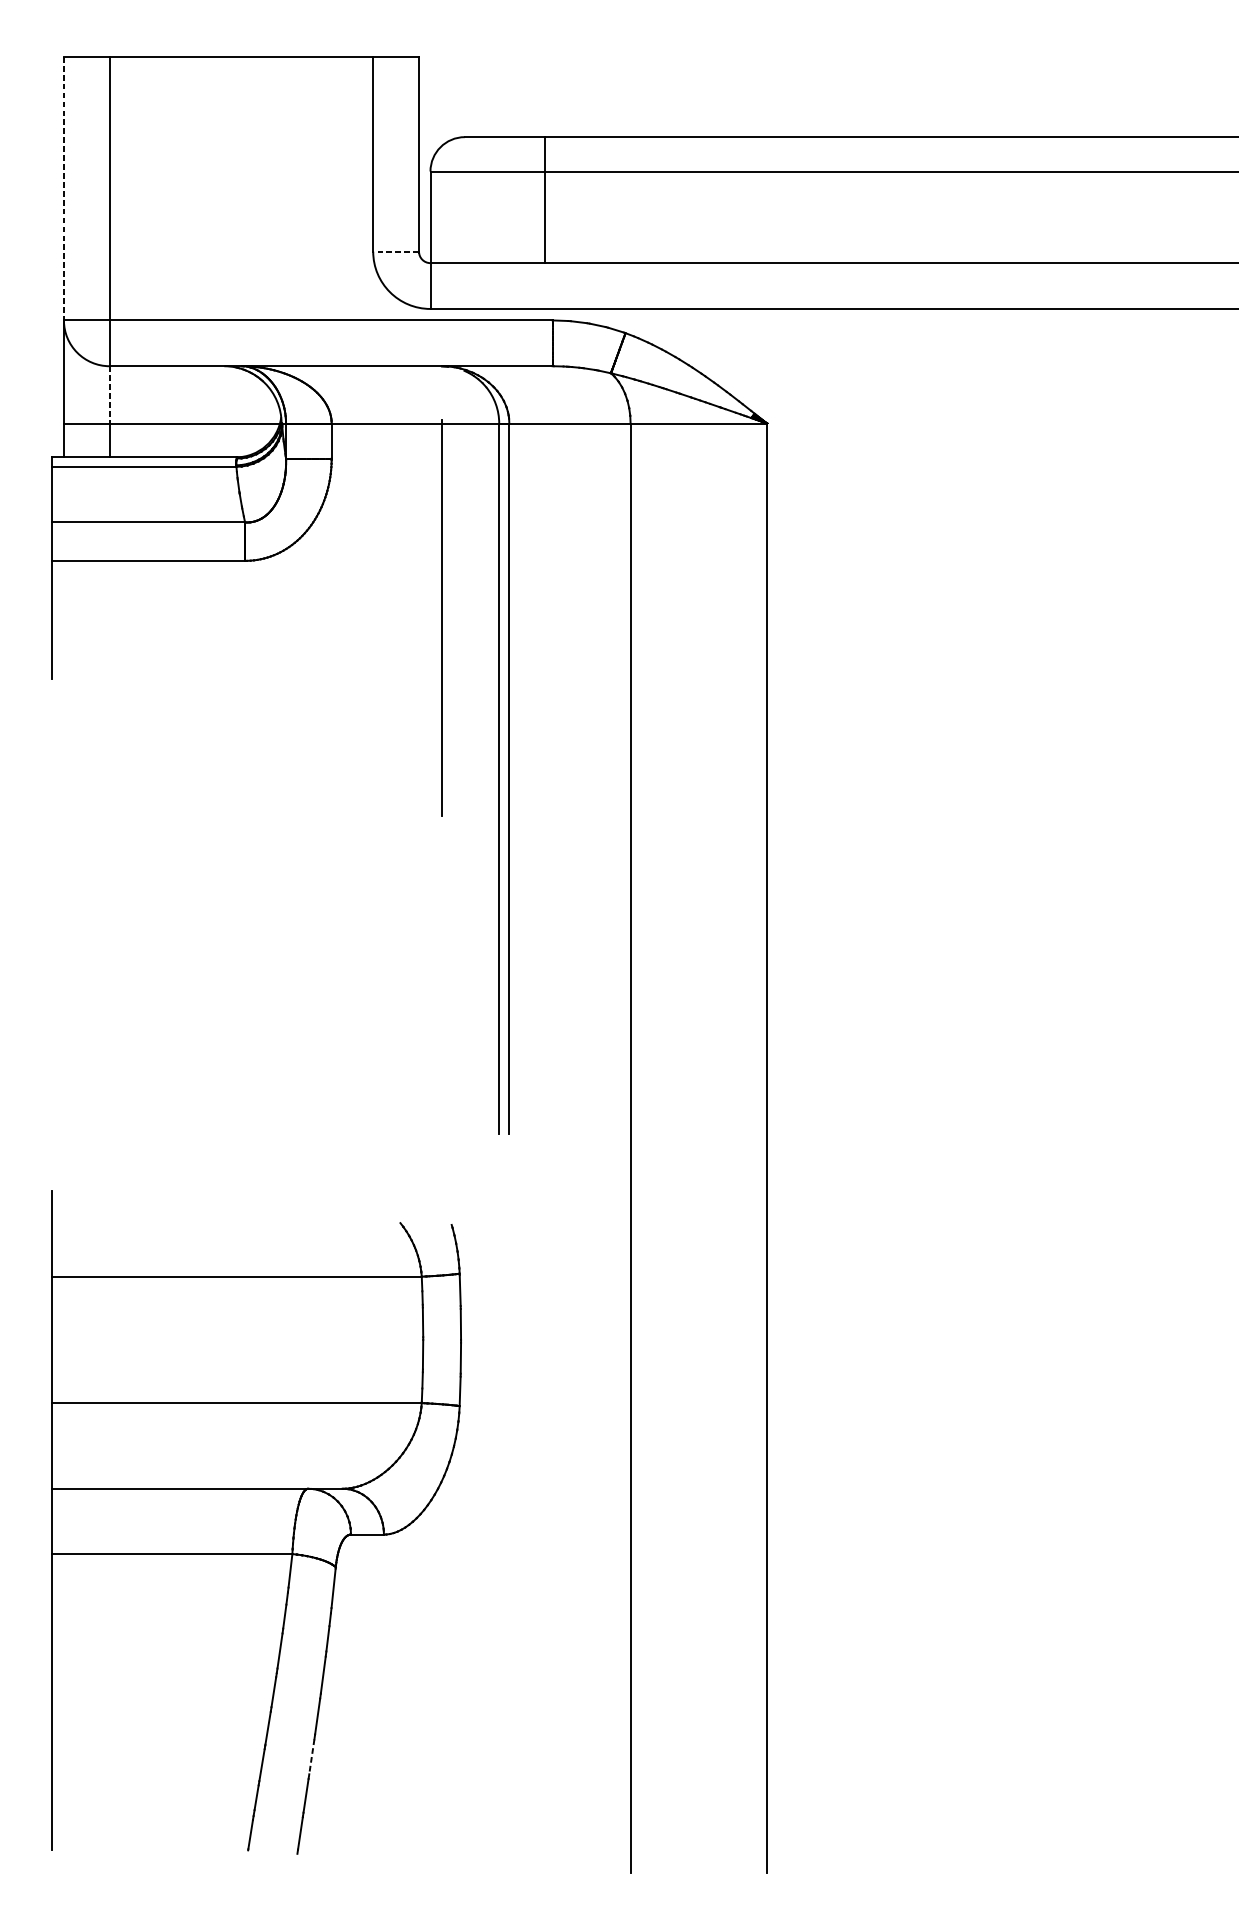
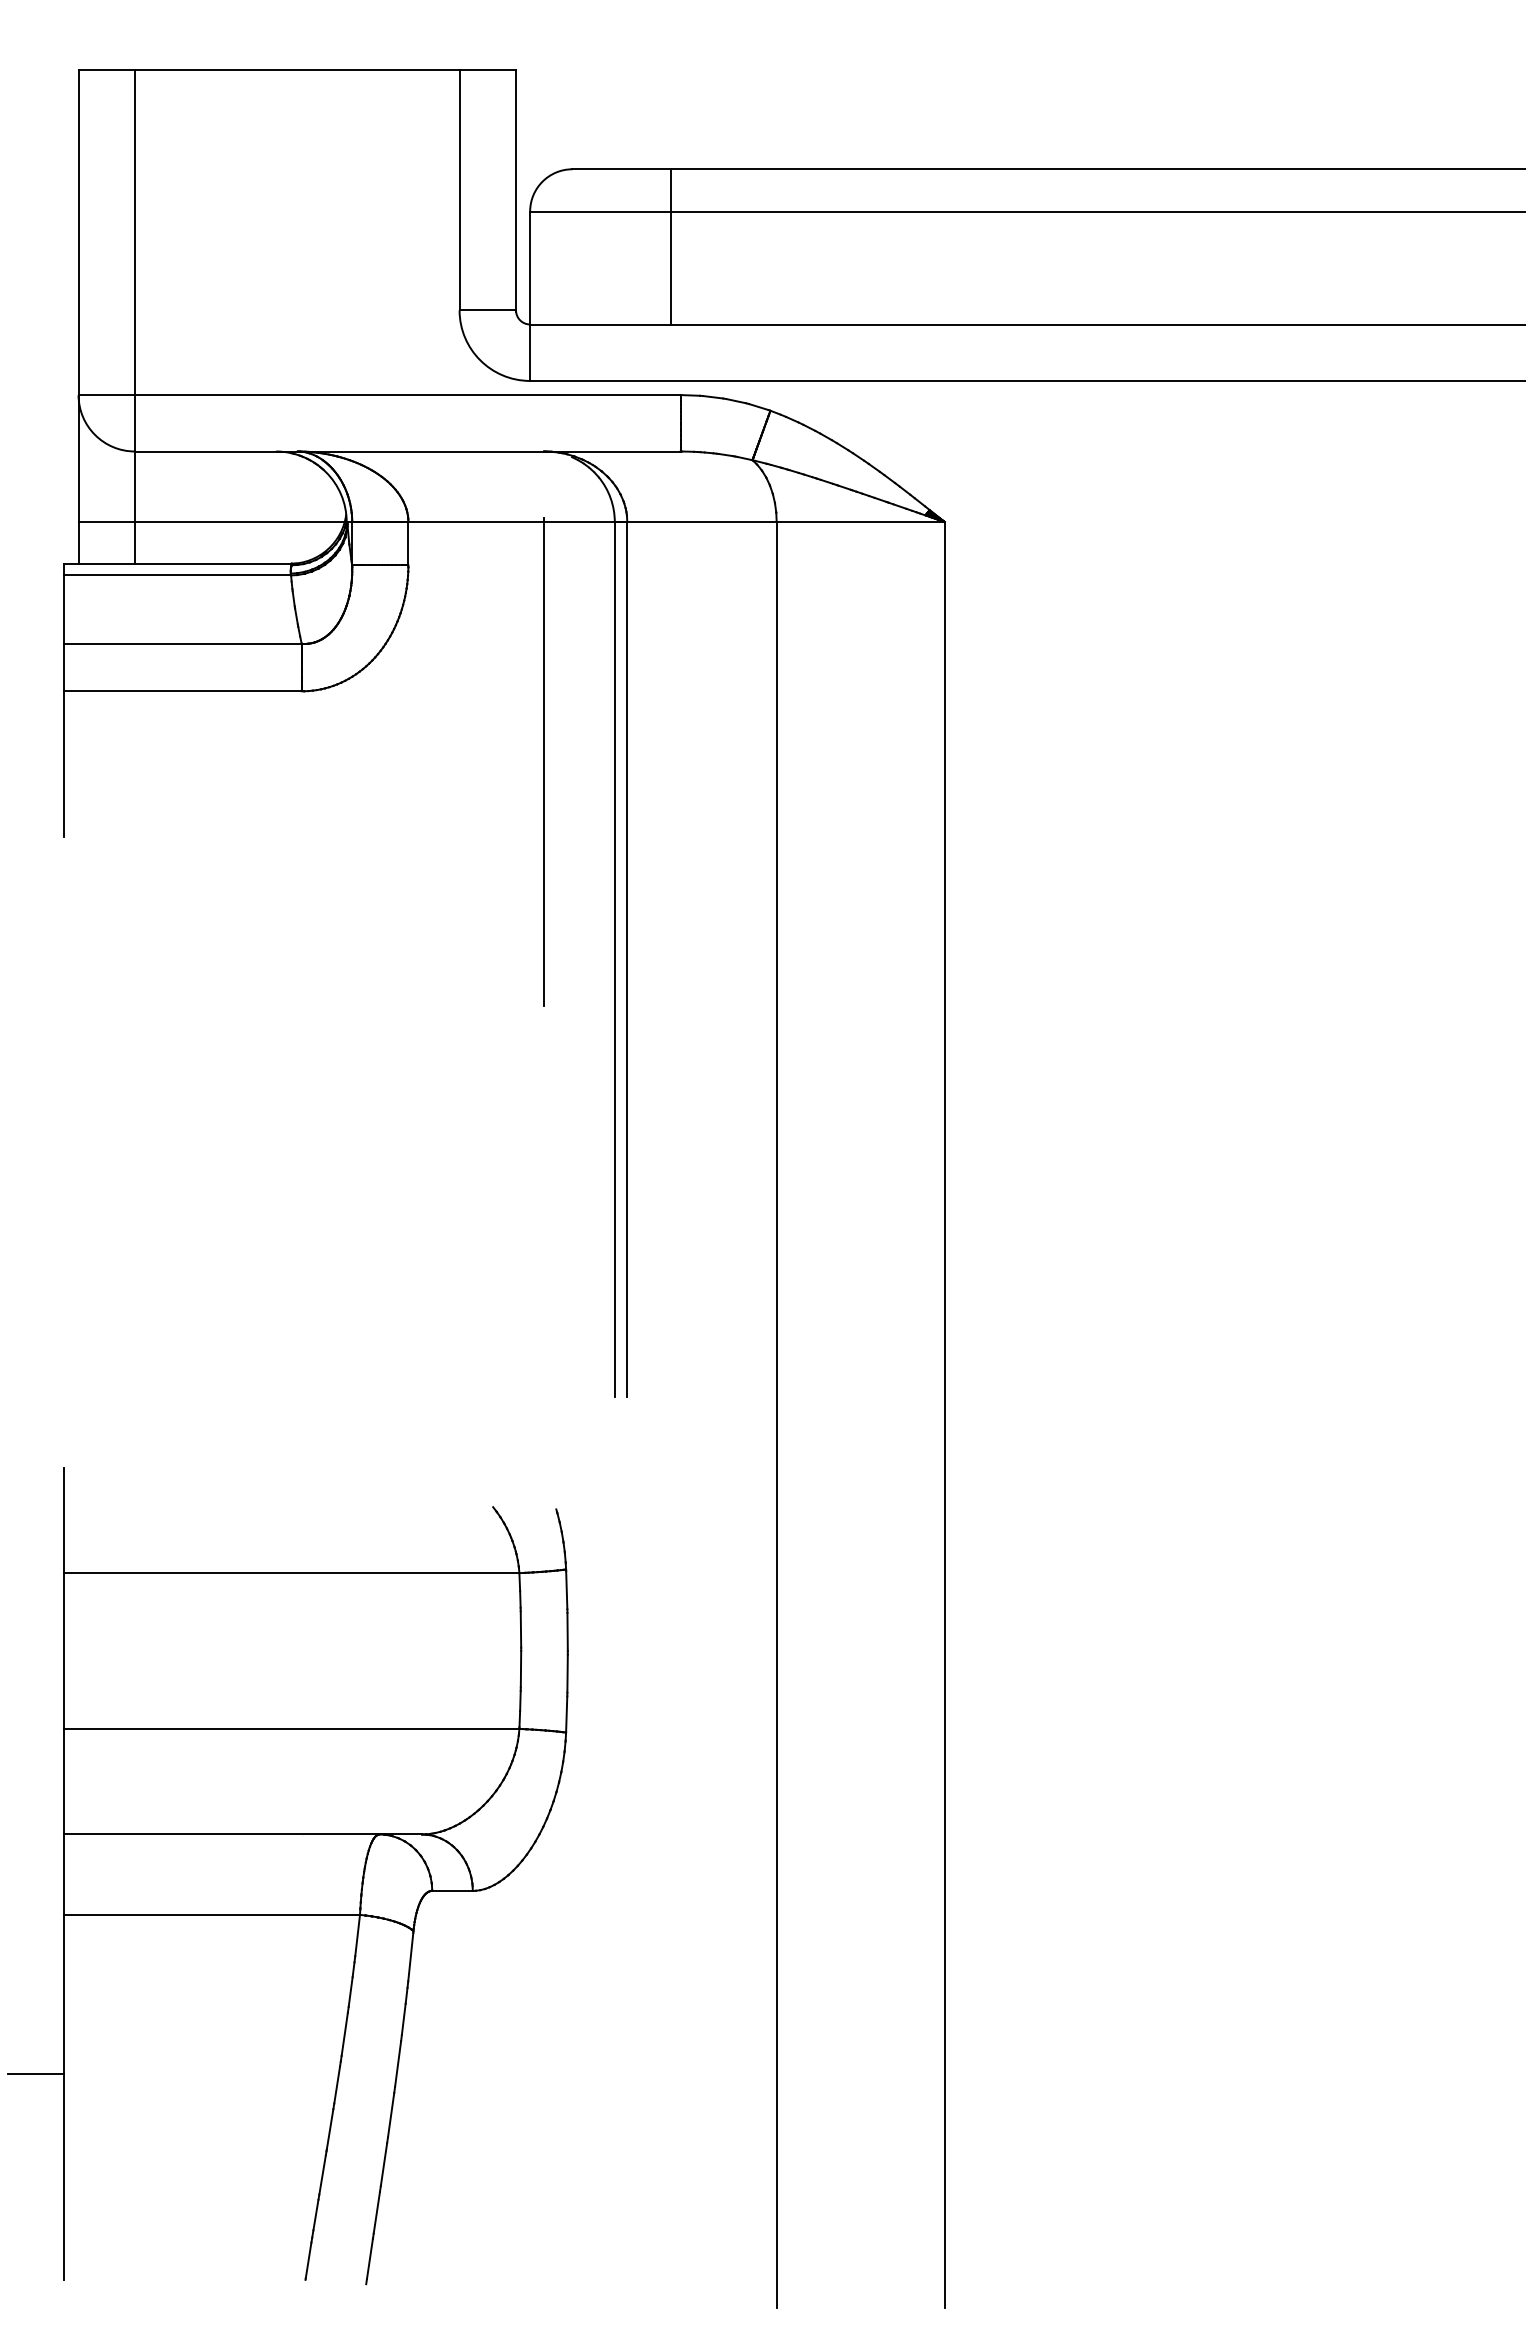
line: (63, 189) -> (78, 233), dashed -> solid
line: (395, 251) -> (487, 310), dashed -> solid
line: (110, 395) -> (135, 487), dashed -> solid
line: (29, 1683) -> (36, 2074), added
line: (311, 1756) -> (383, 2164), dashed -> solid

